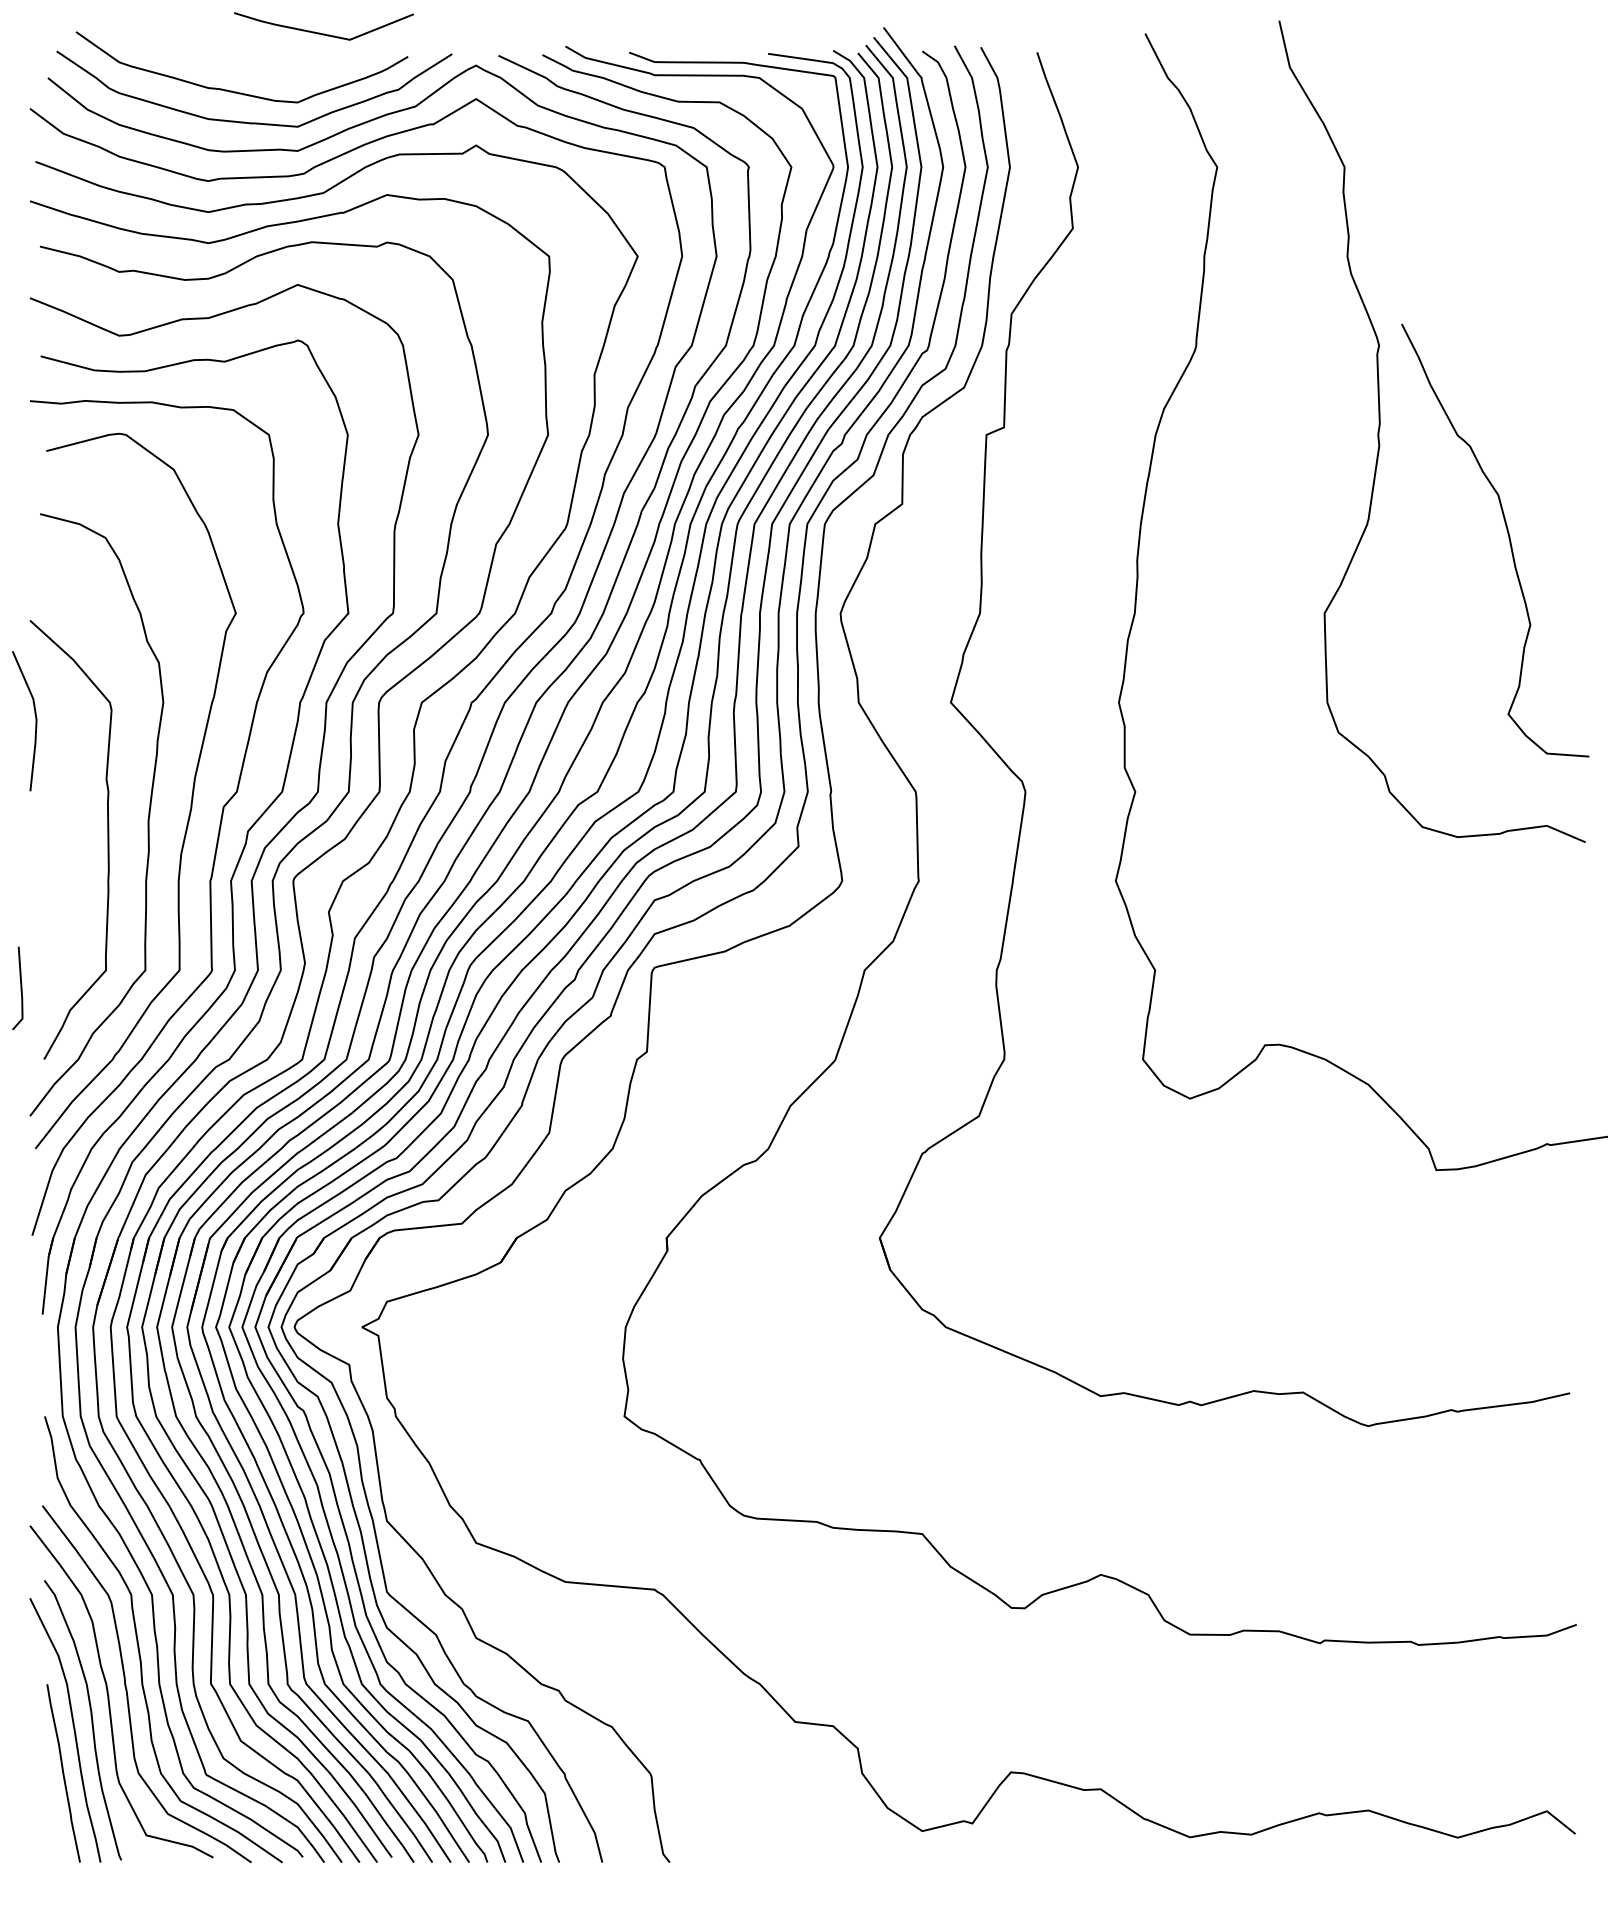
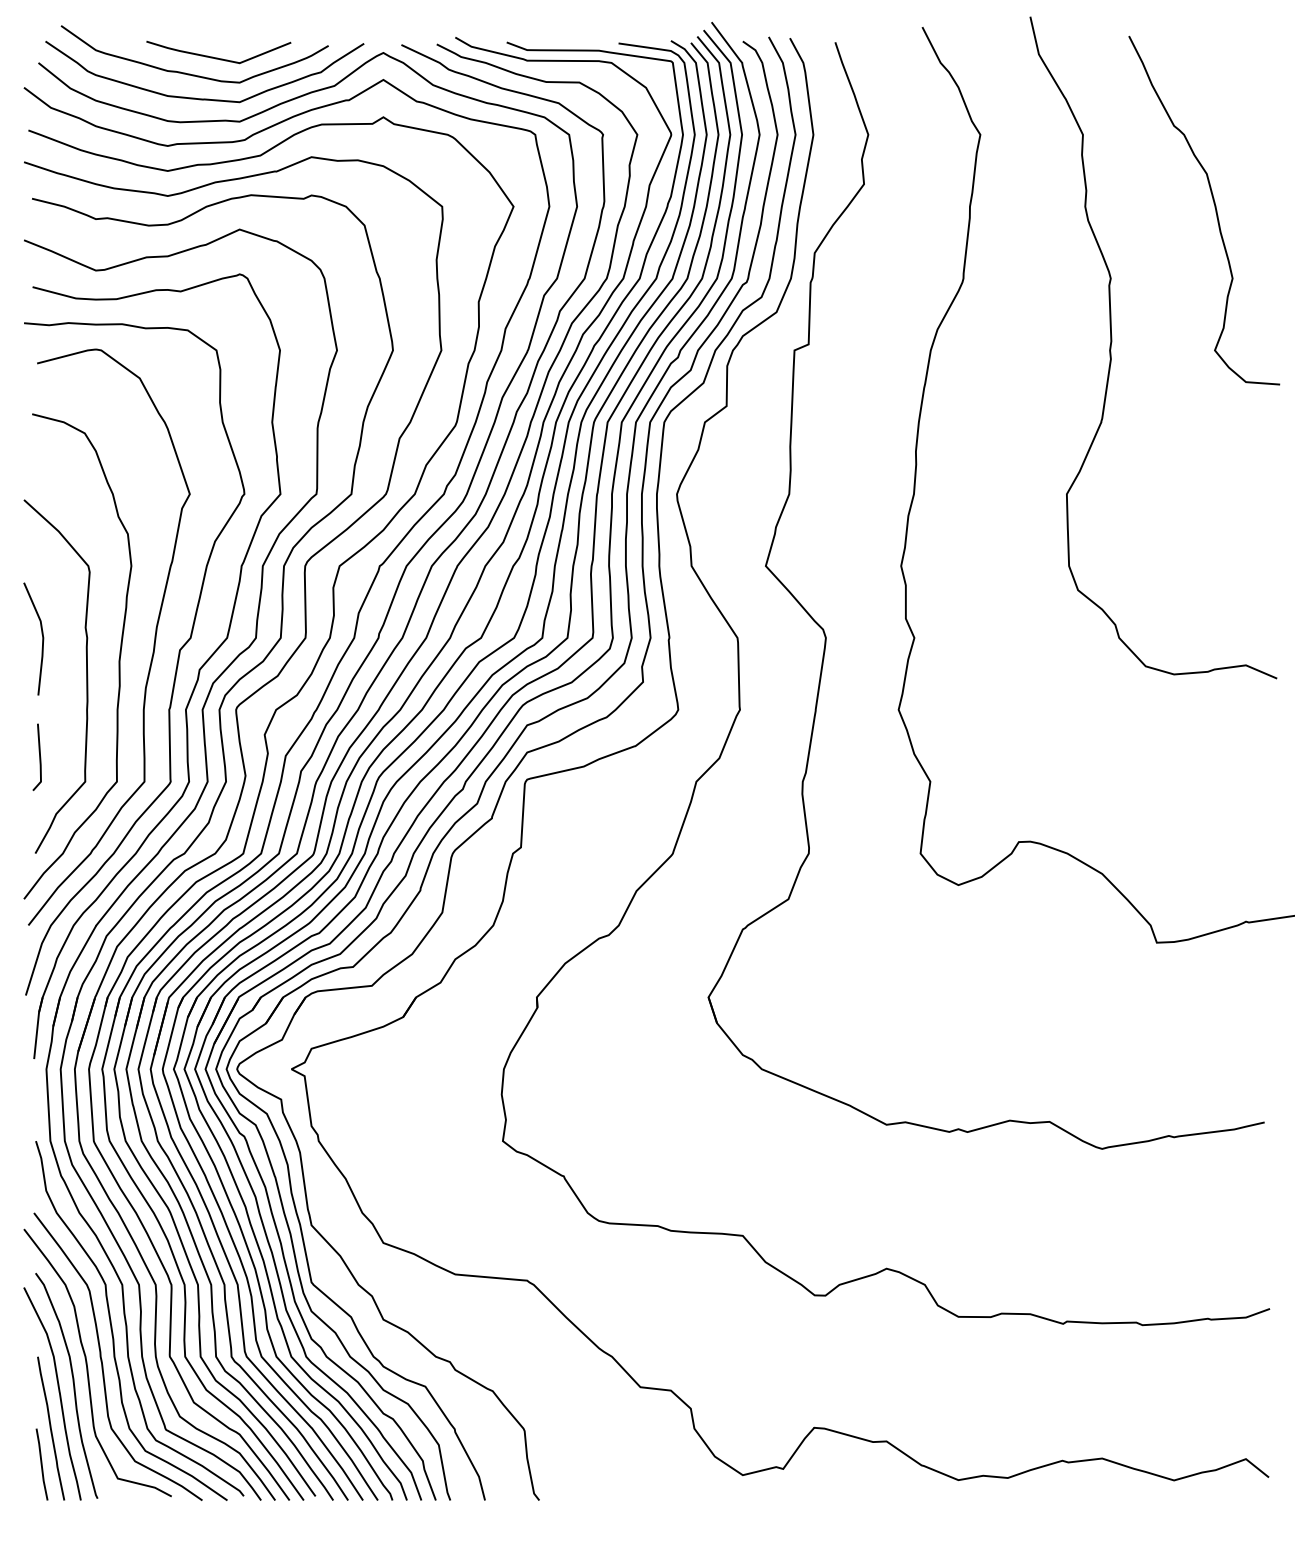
curve: (322, 32) -> (217, 57), moved
curve: (1507, 536) -> (1214, 207), moved
line: (34, 715) -> (41, 634), moved
line: (20, 987) -> (39, 756), moved
line: (51, 1817) -> (41, 1464), added

